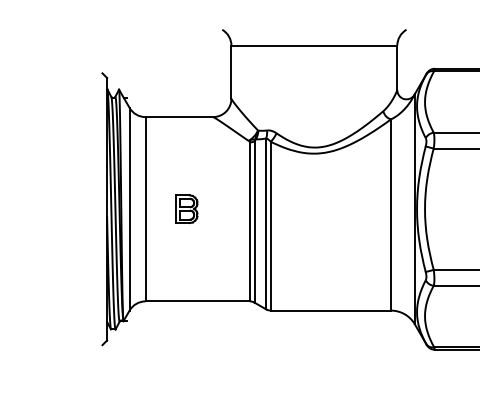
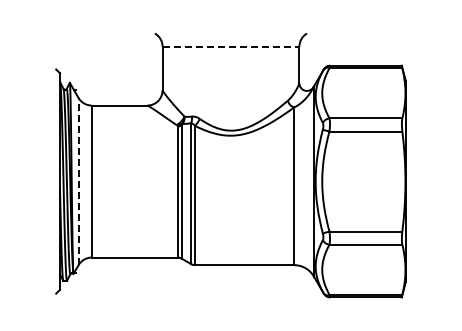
line: (314, 45) -> (231, 46), solid -> dashed
line: (129, 209) -> (78, 181), solid -> dashed
part: (186, 209) -> (125, 181), removed

